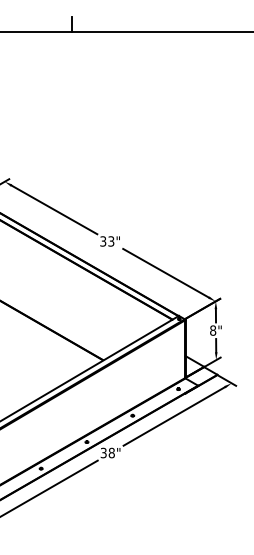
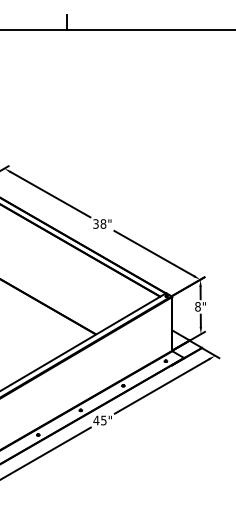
text: (111, 241) -> (103, 224), 33" -> 38"
text: (107, 452) -> (99, 420), 38" -> 45"

